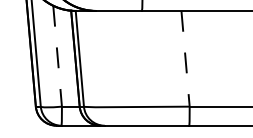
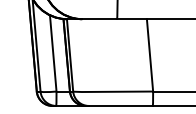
line: (57, 56) -> (53, 53), dashed -> solid
line: (186, 59) -> (150, 55), dashed -> solid

